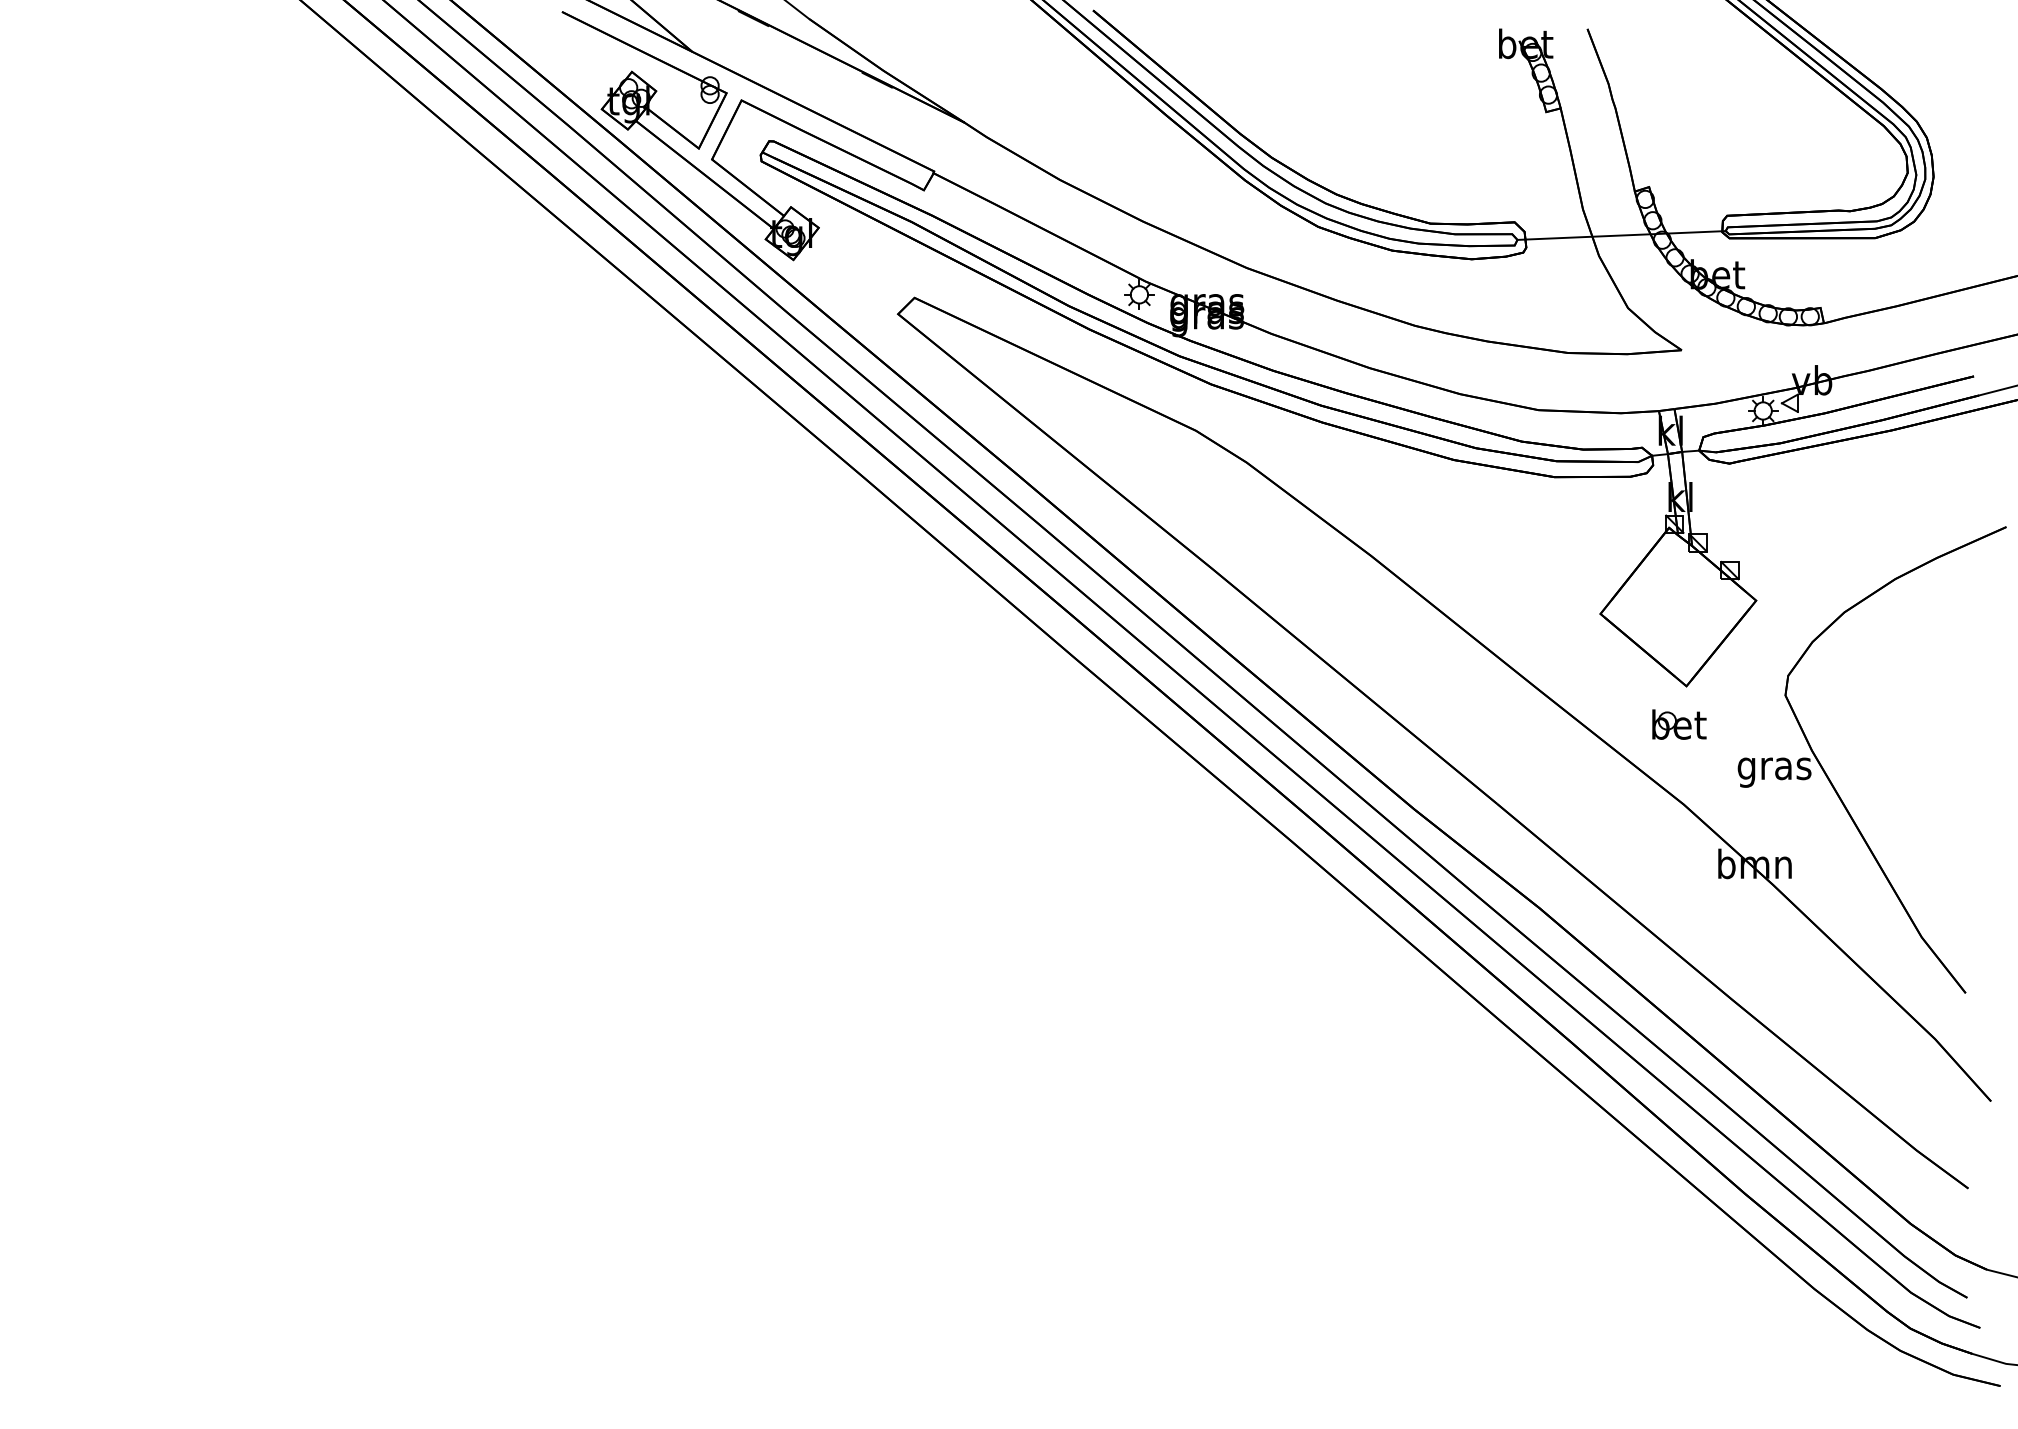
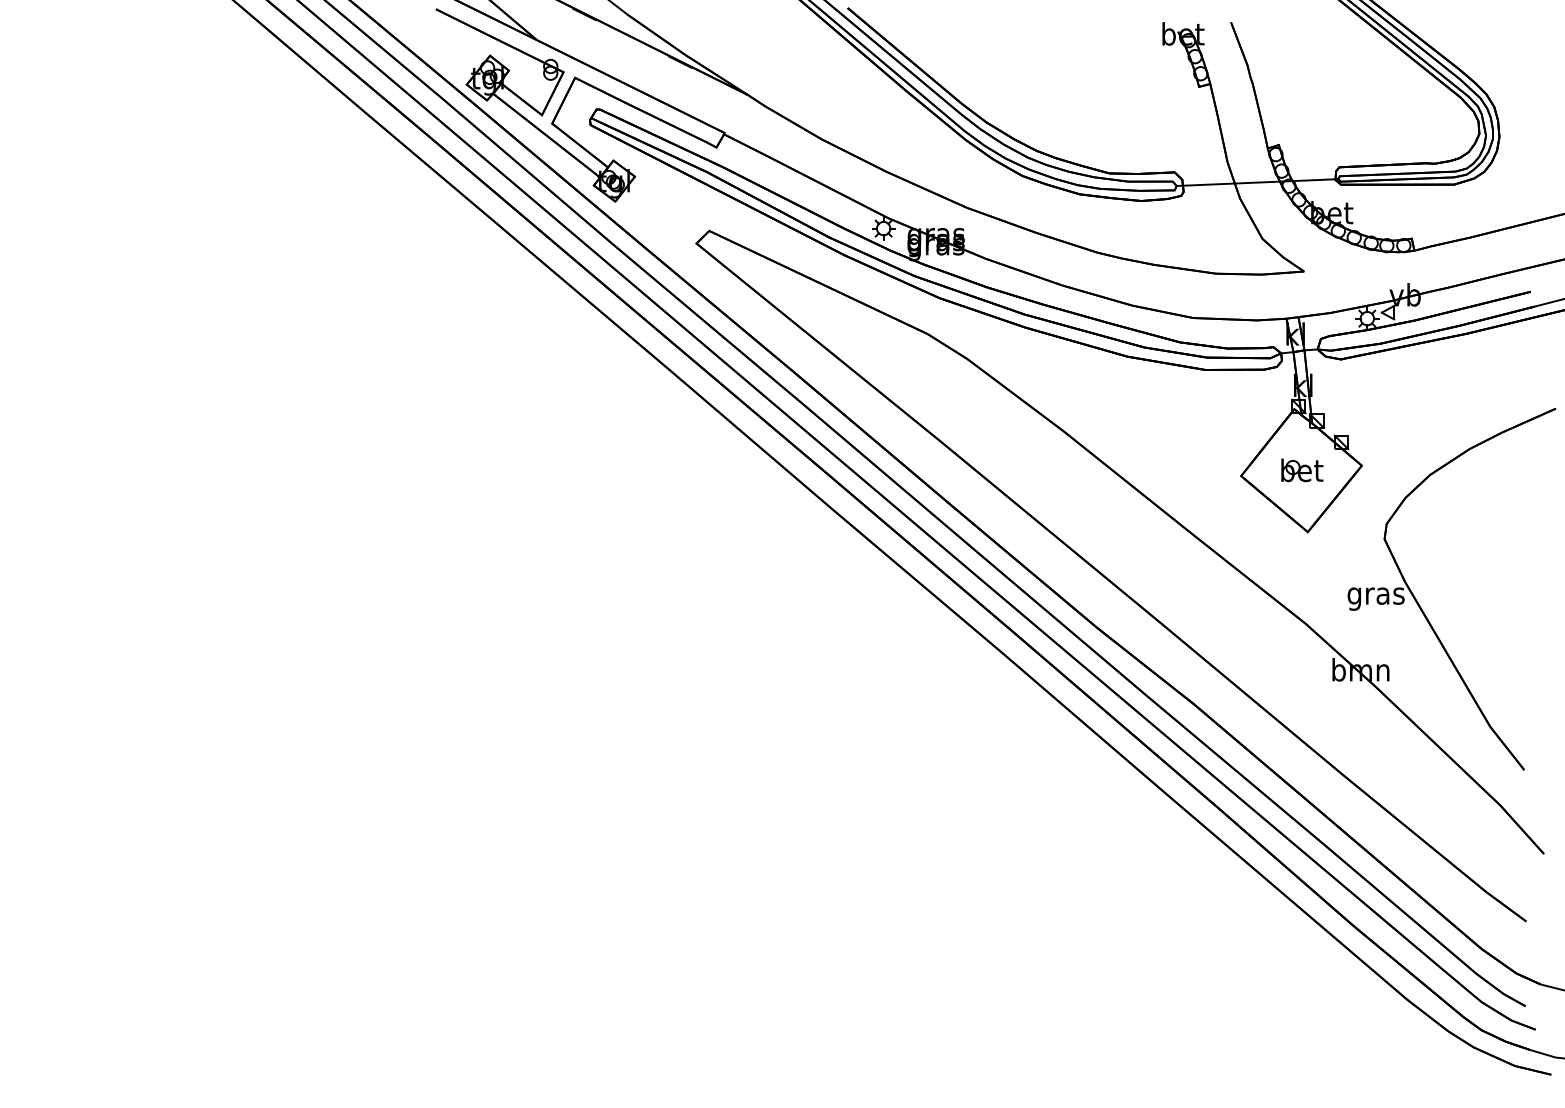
part: (1679, 724) -> (1302, 470), moved

